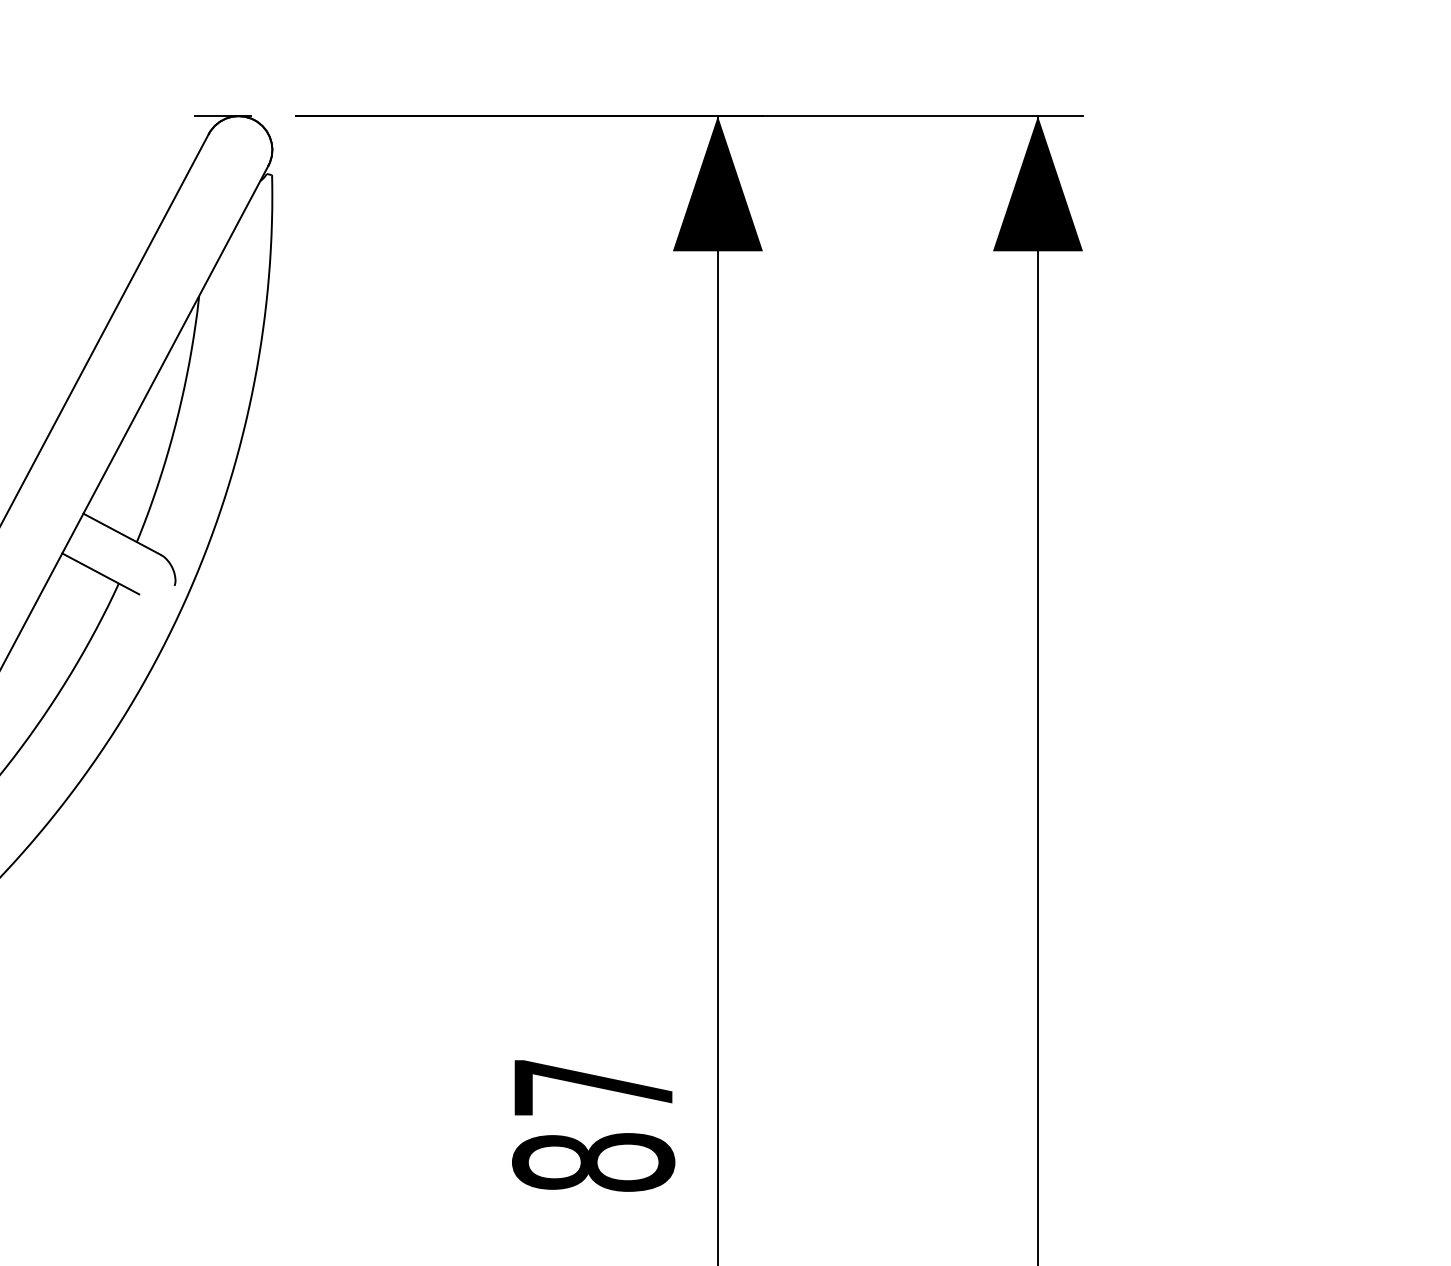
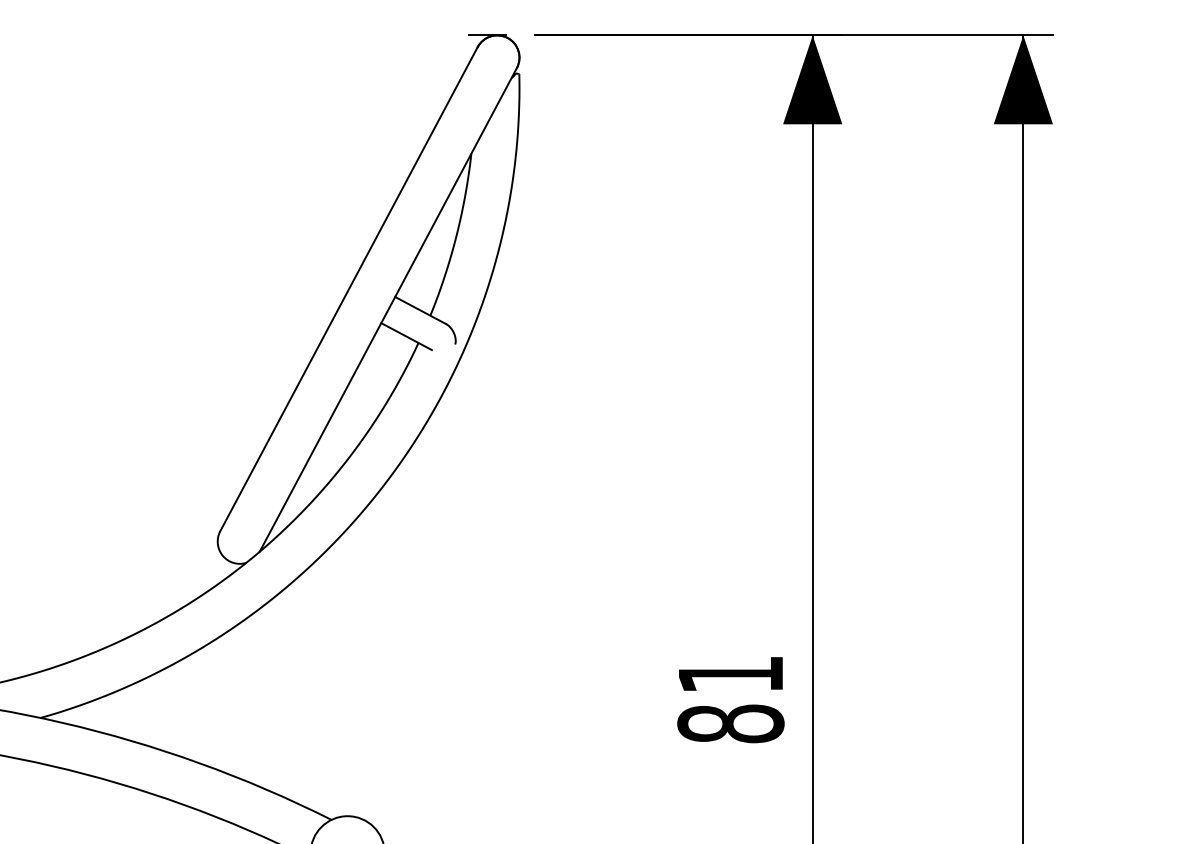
text: (592, 1087) -> (730, 674), 87 -> 81

